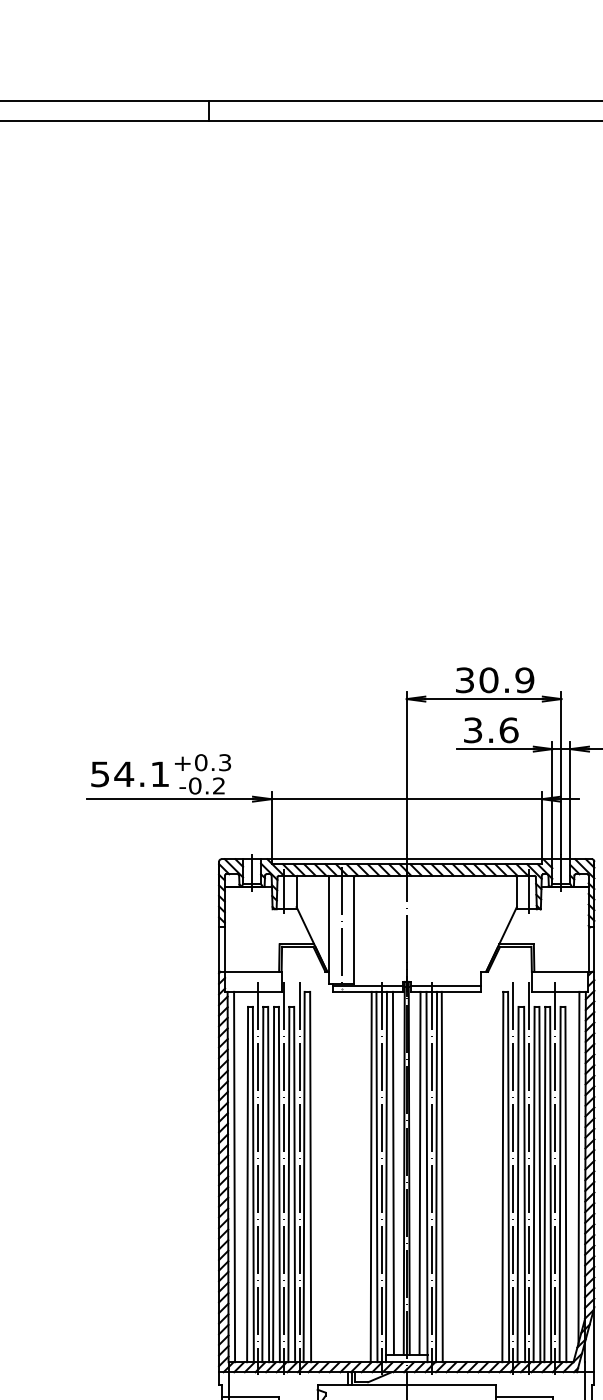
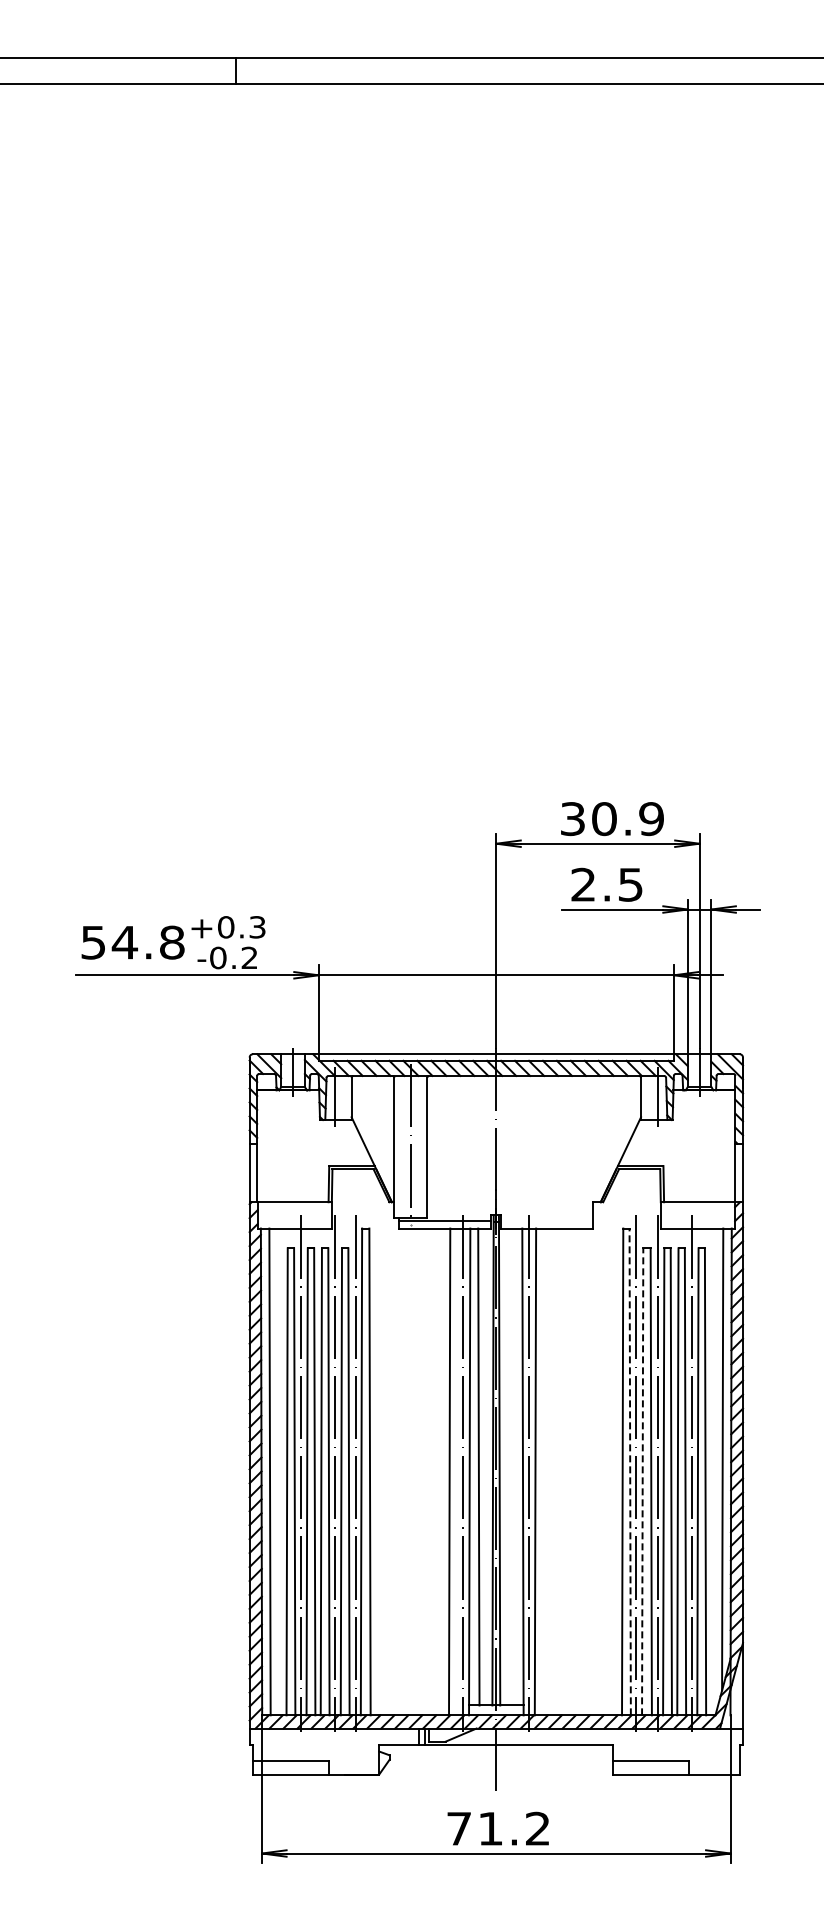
text: (491, 730) -> (607, 884), 3.6 -> 2.5
text: (160, 774) -> (172, 942), 54.1 -> 54.8
line: (445, 985) -> (547, 1220), removed
line: (419, 1172) -> (513, 1466), removed
line: (376, 1176) -> (456, 1471), removed
line: (441, 1176) -> (542, 1471), removed
line: (508, 1176) -> (630, 1471), solid -> dashed
line: (517, 1184) -> (642, 1481), solid -> dashed

